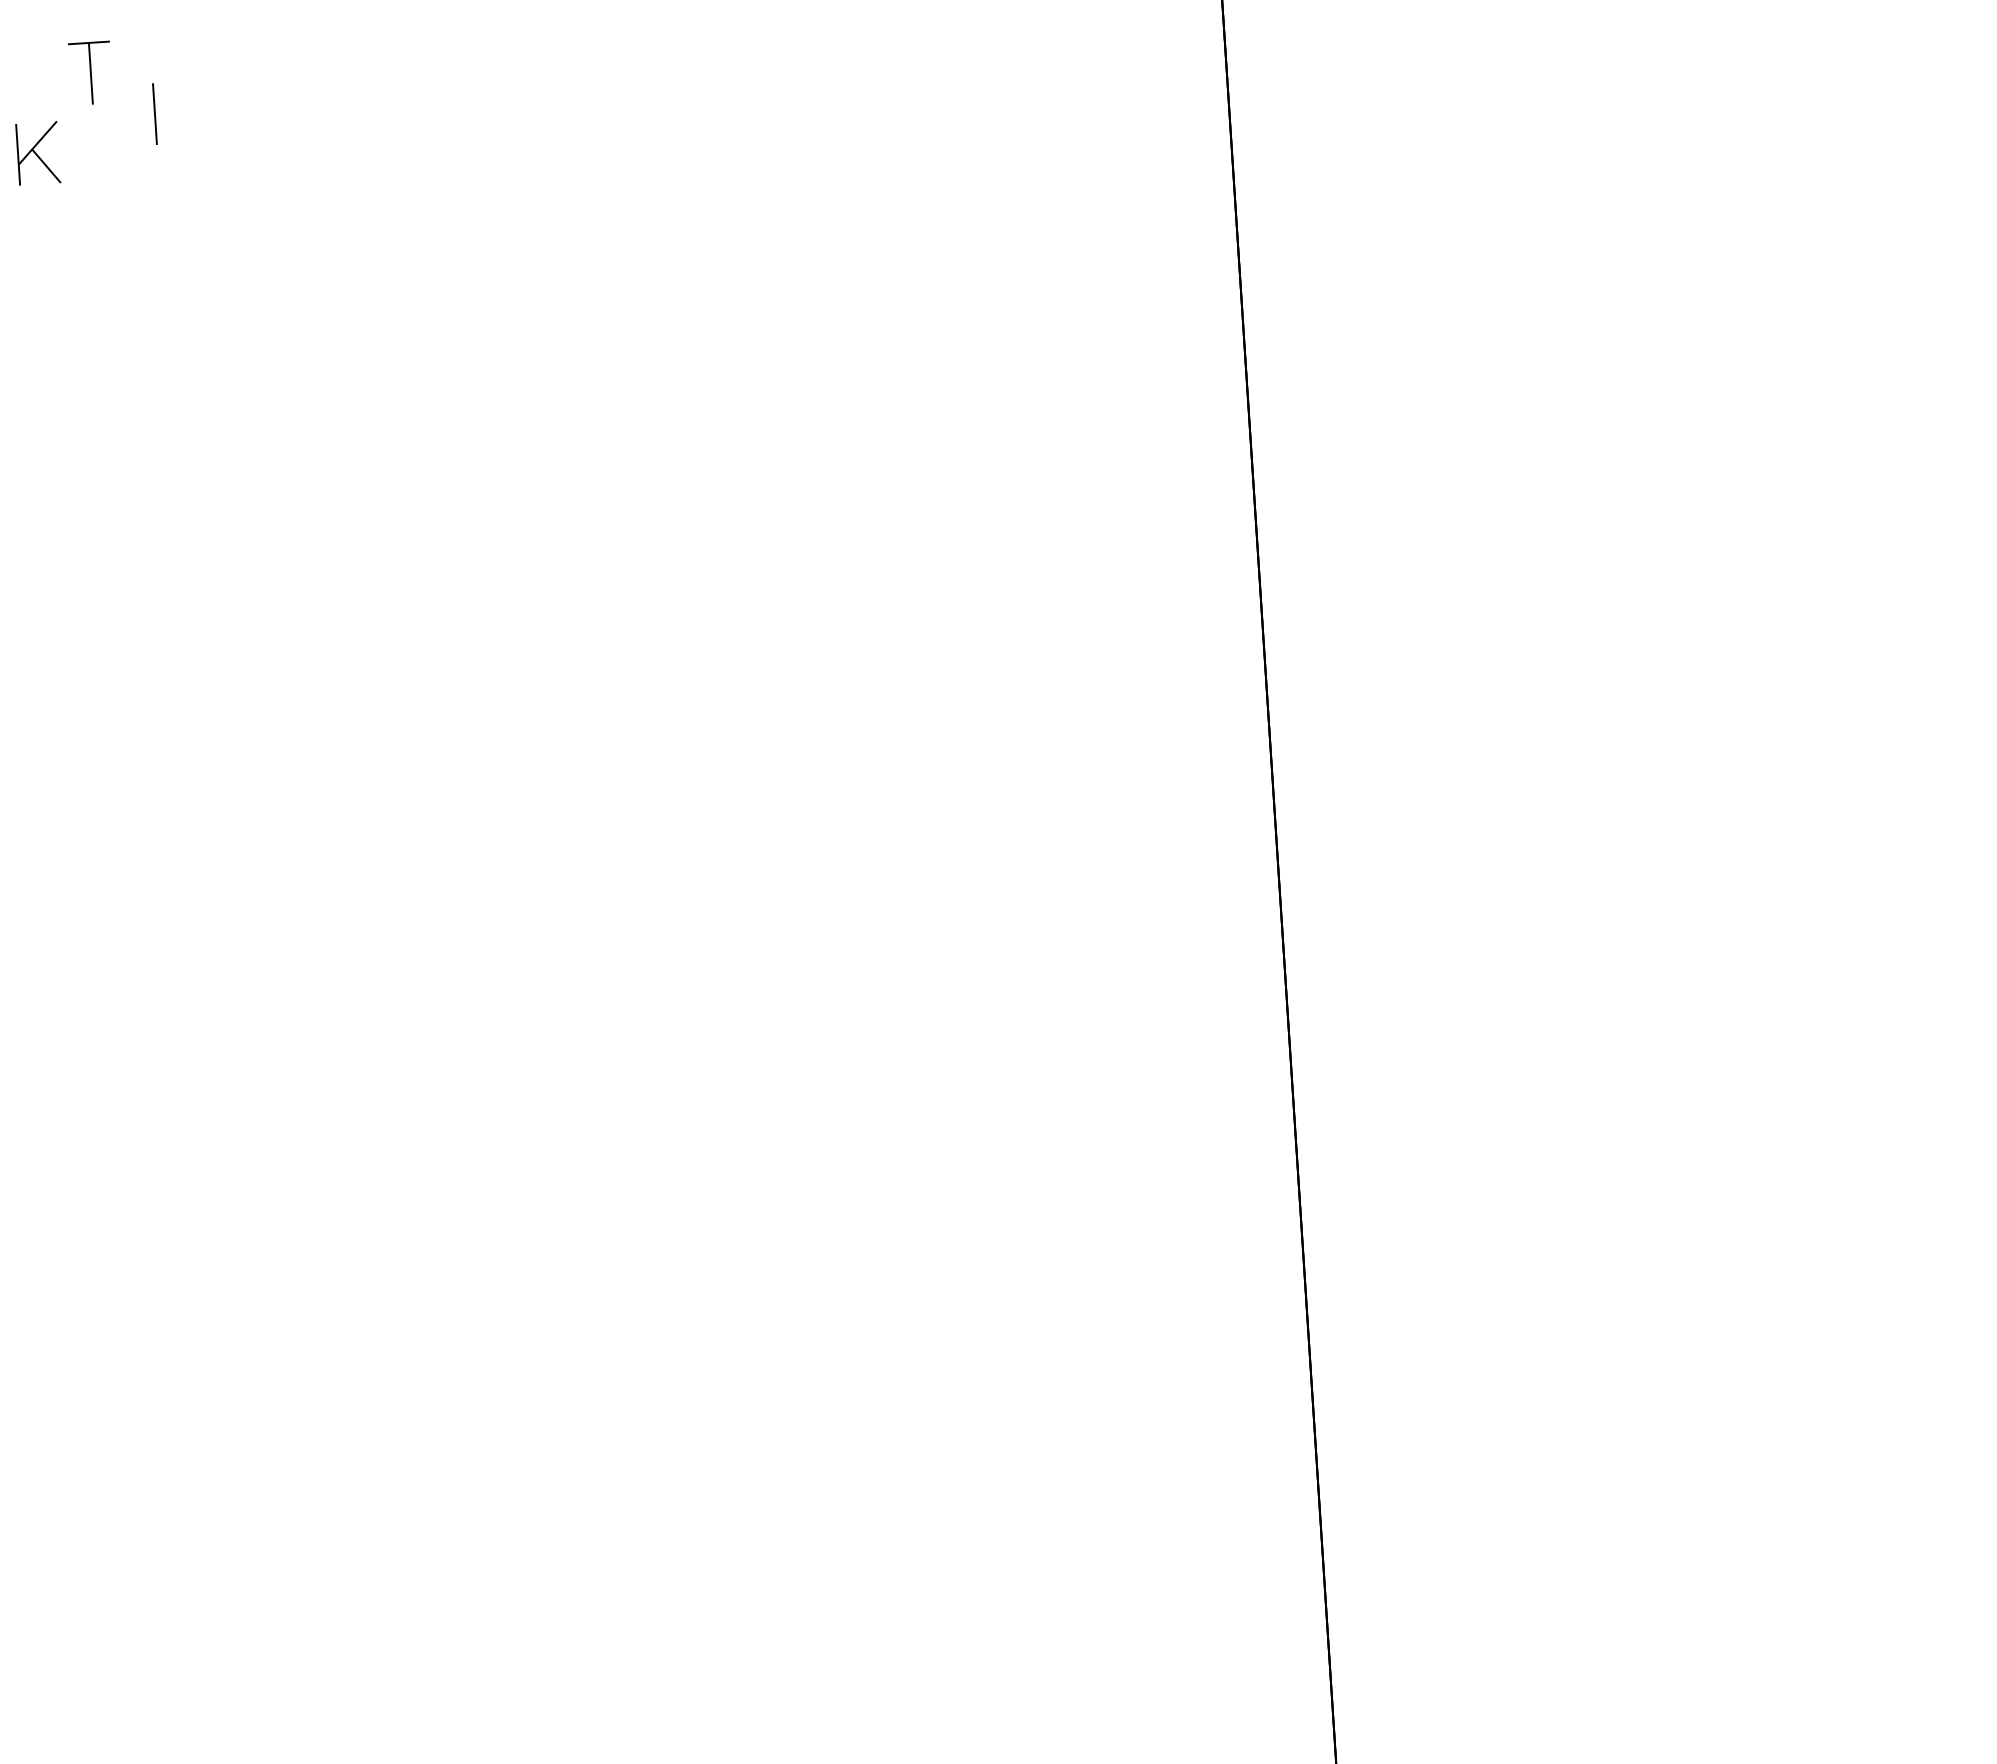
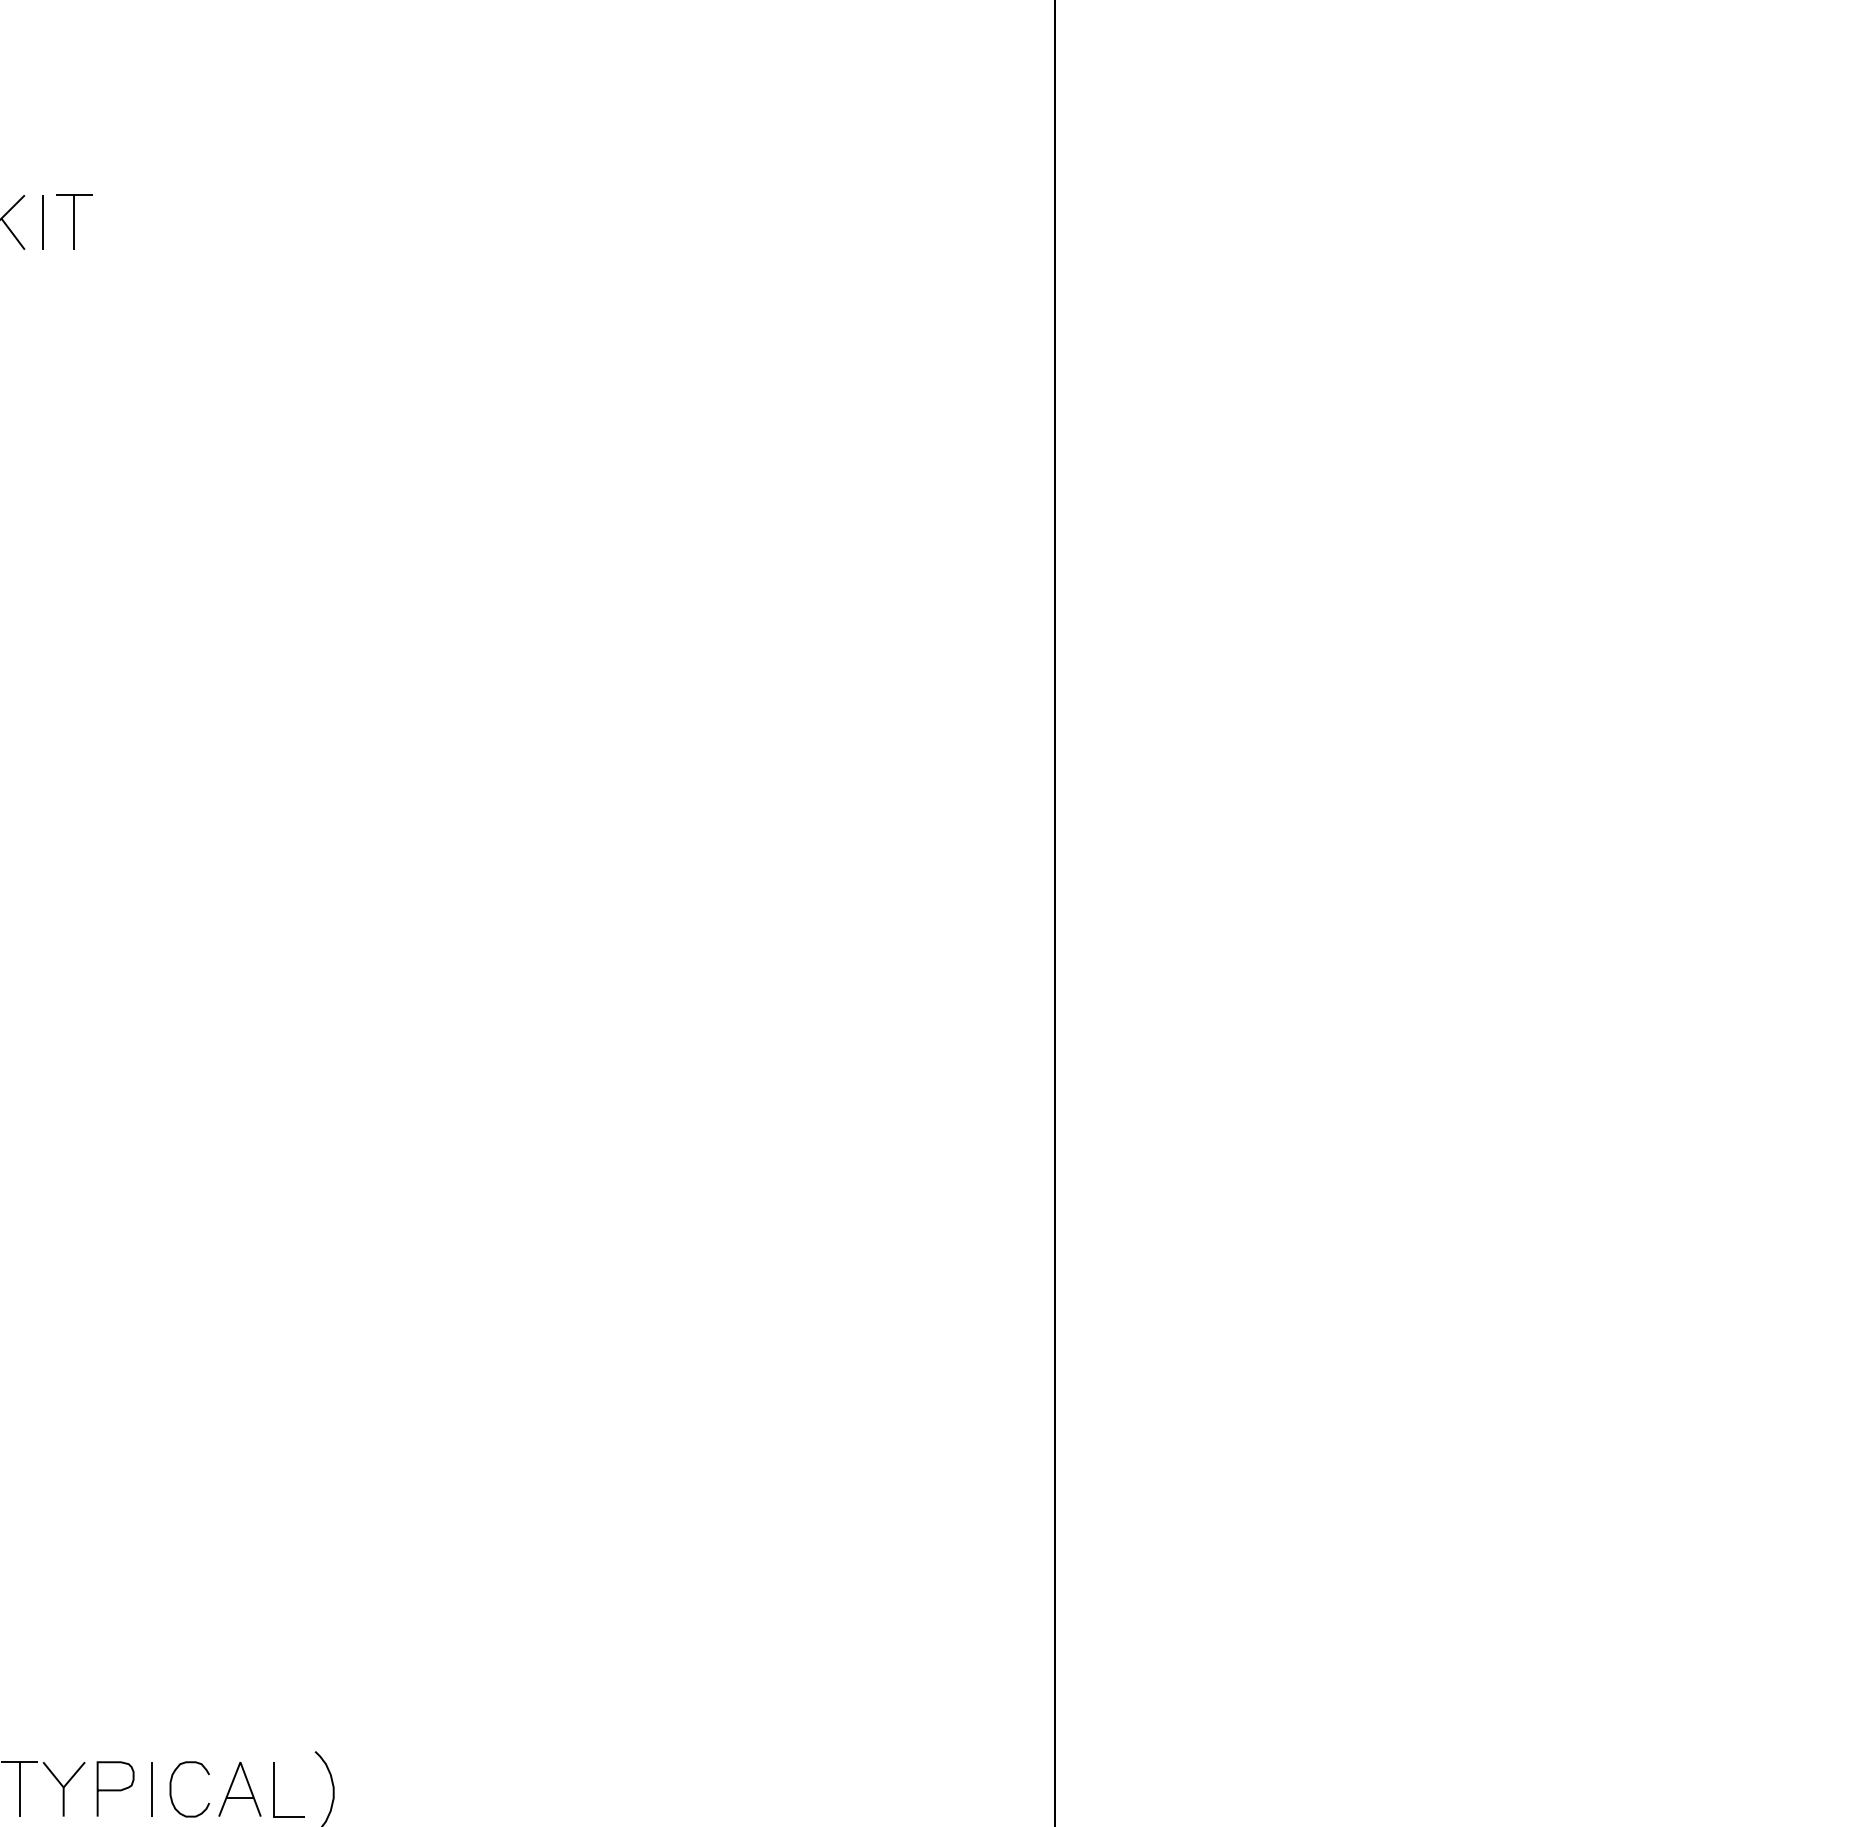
part: (91, 72) -> (74, 221), moved
line: (154, 114) -> (42, 222), moved

